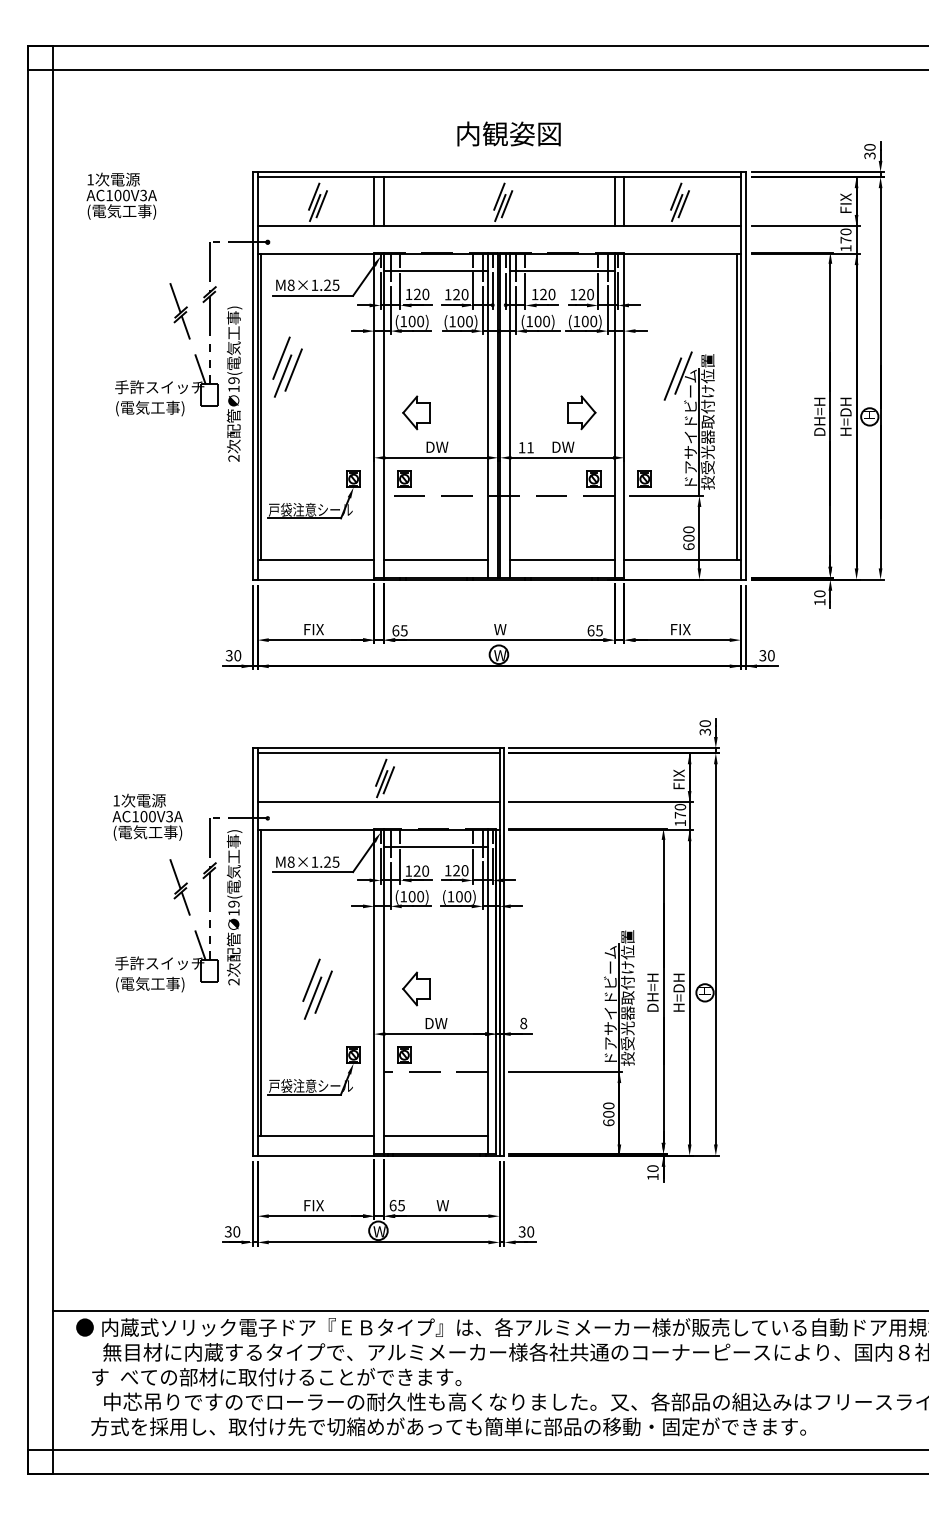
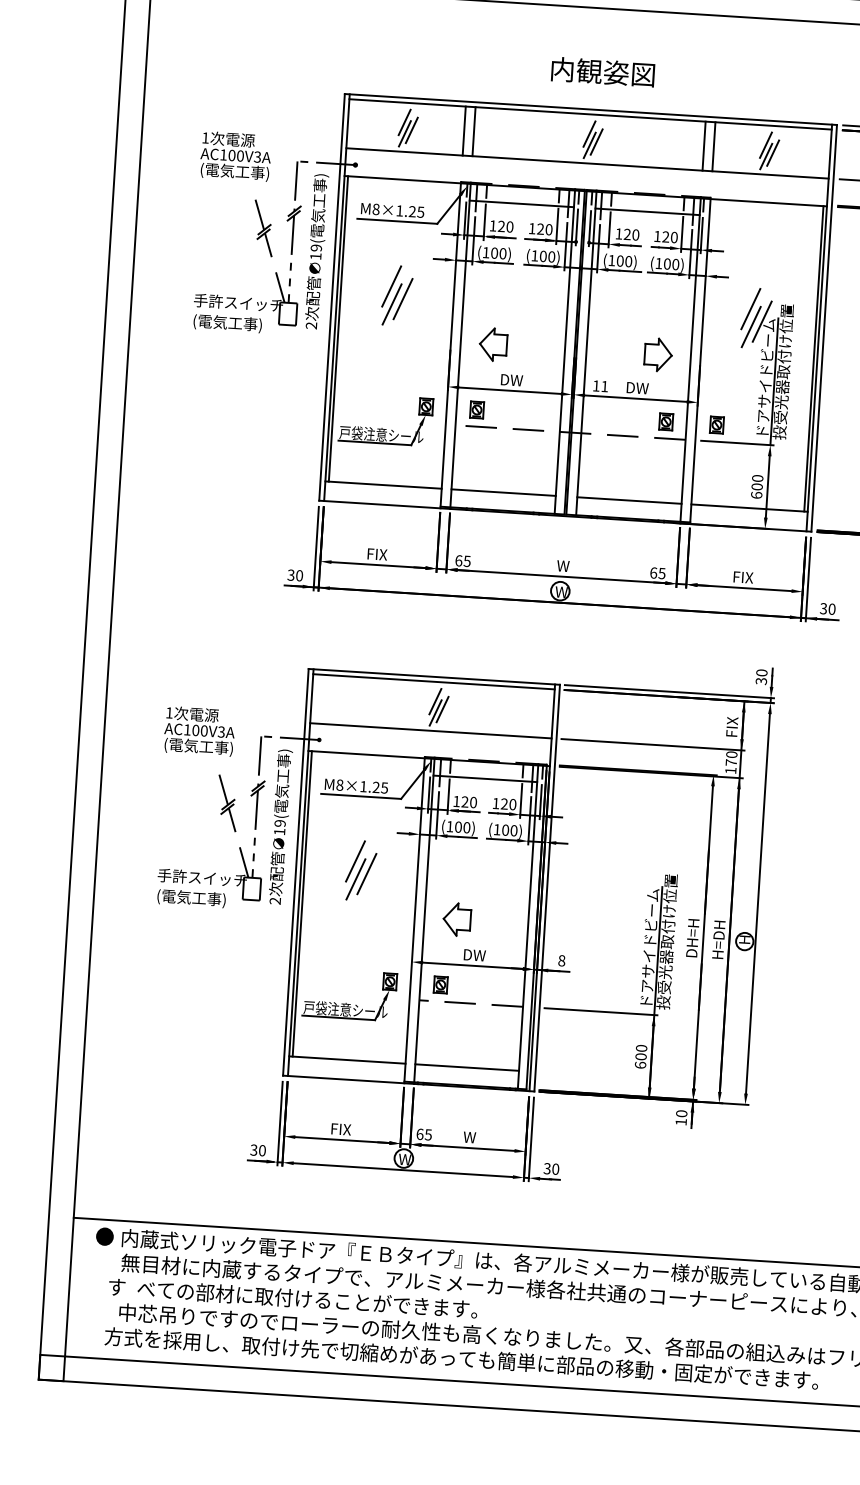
text: (121, 195) -> (235, 155), moved
line: (671, 360) -> (750, 308), added
part: (287, 366) -> (397, 295), moved
text: (234, 383) -> (316, 250), moved
part: (317, 988) -> (360, 869), moved

